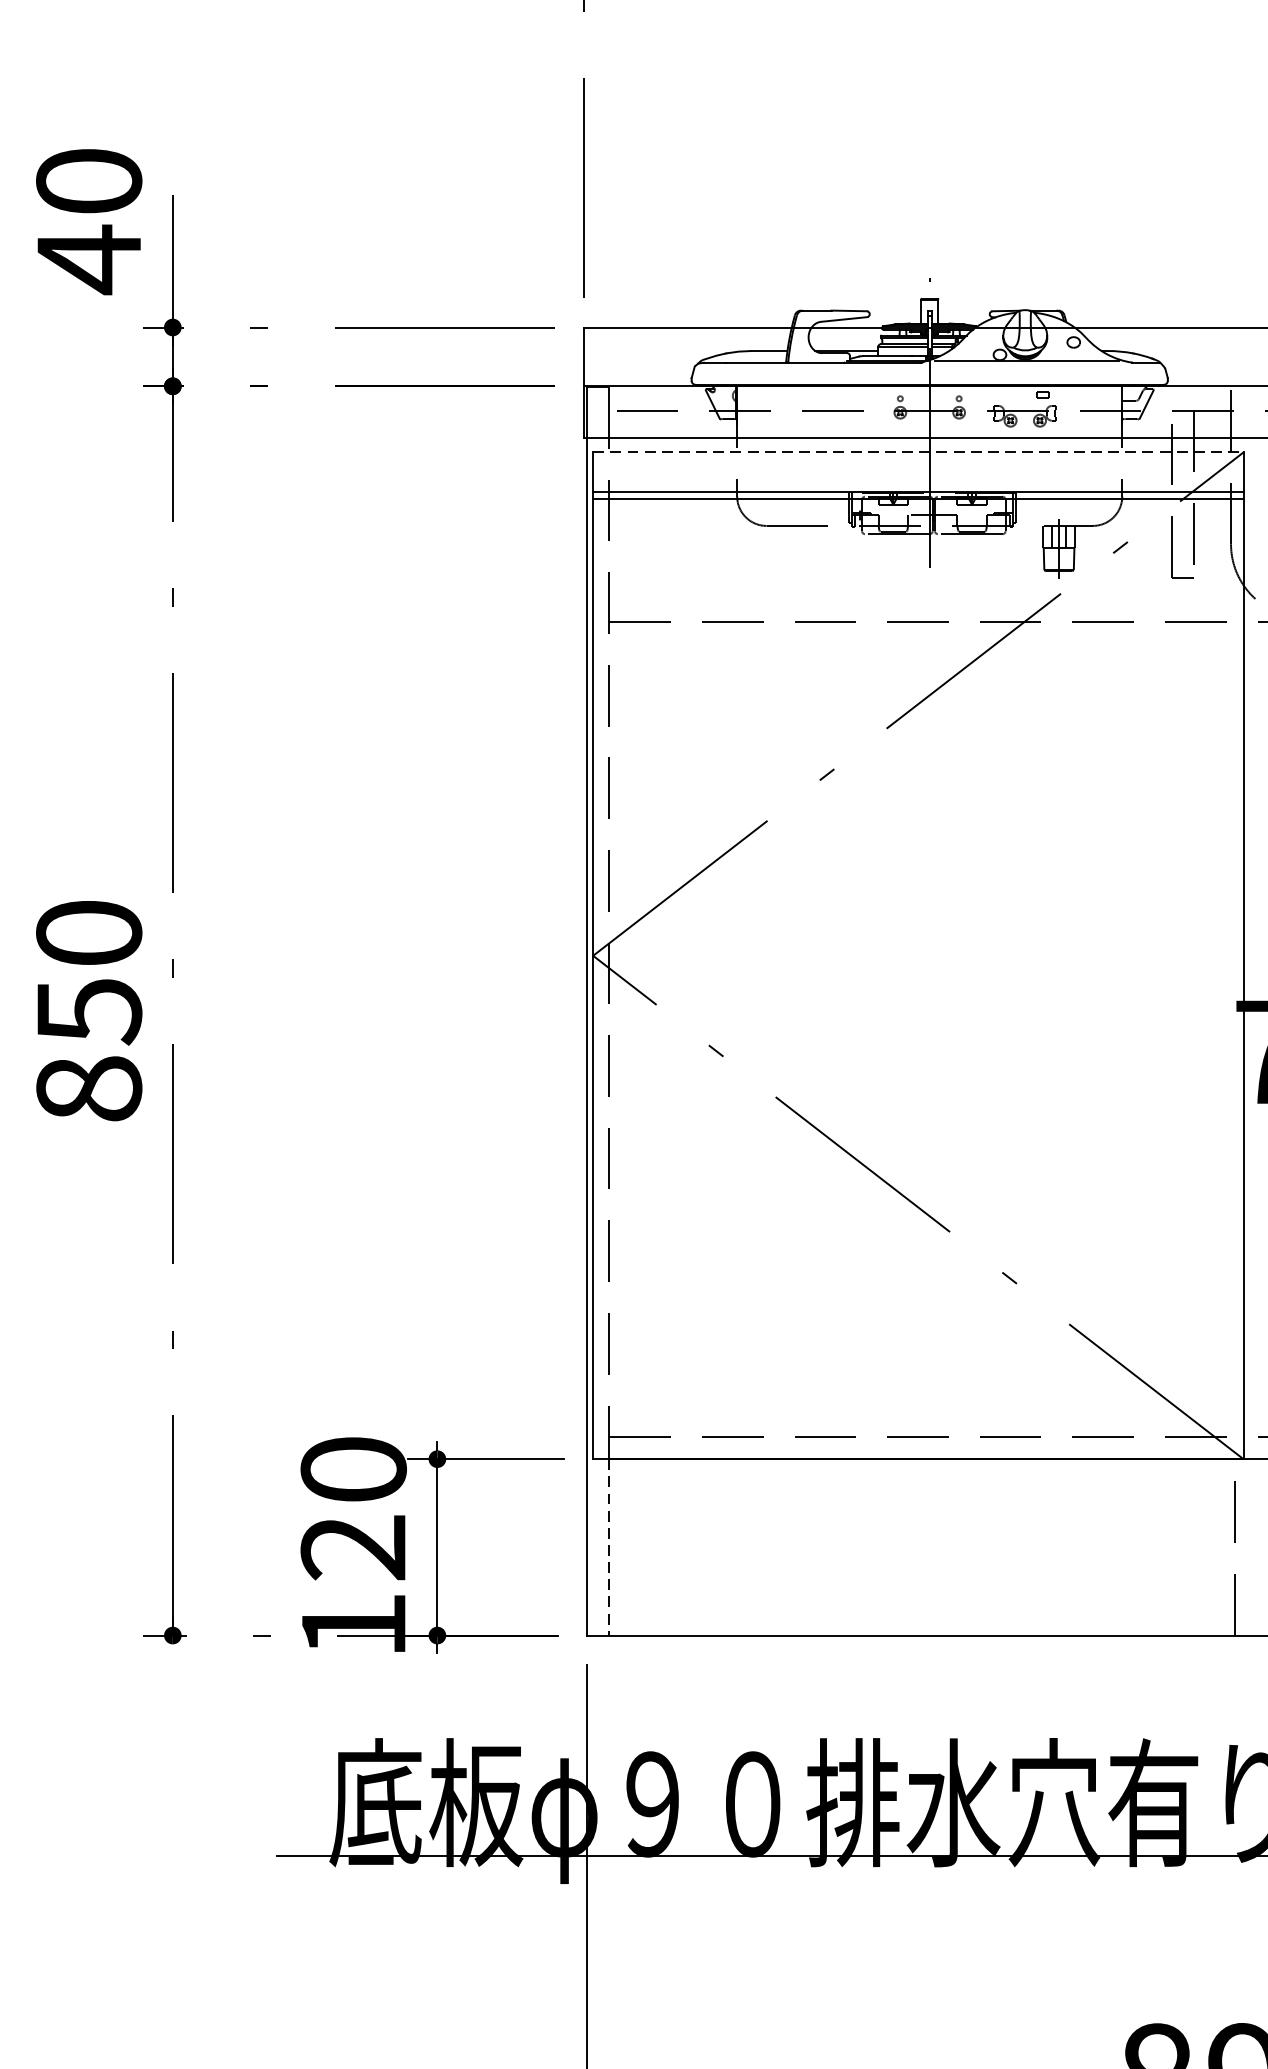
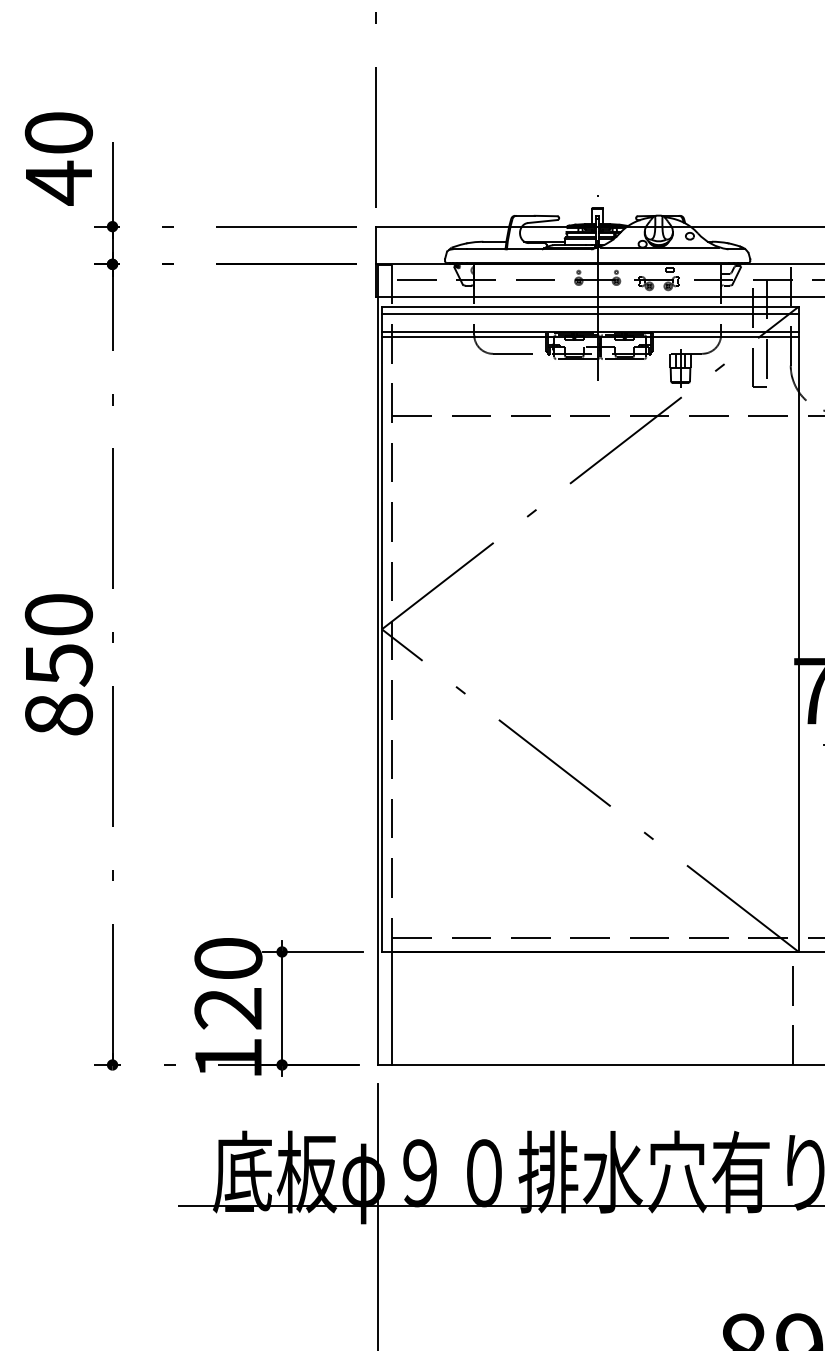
line: (918, 452) -> (590, 306), dashed -> solid
line: (917, 464) -> (589, 314), added
line: (609, 1547) -> (392, 1008), dashed -> solid

